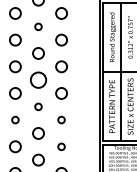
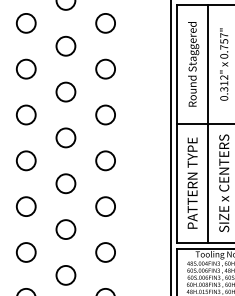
circle: (38, 26) -> (65, 45), size x1.67
circle: (38, 79) -> (65, 136), size x0.71
circle: (38, 106) -> (65, 183), size x1.67
circle: (15, 119) -> (26, 205), size x1.67
circle: (61, 119) -> (105, 205), size x1.67
circle: (61, 146) -> (105, 251), size x1.67

